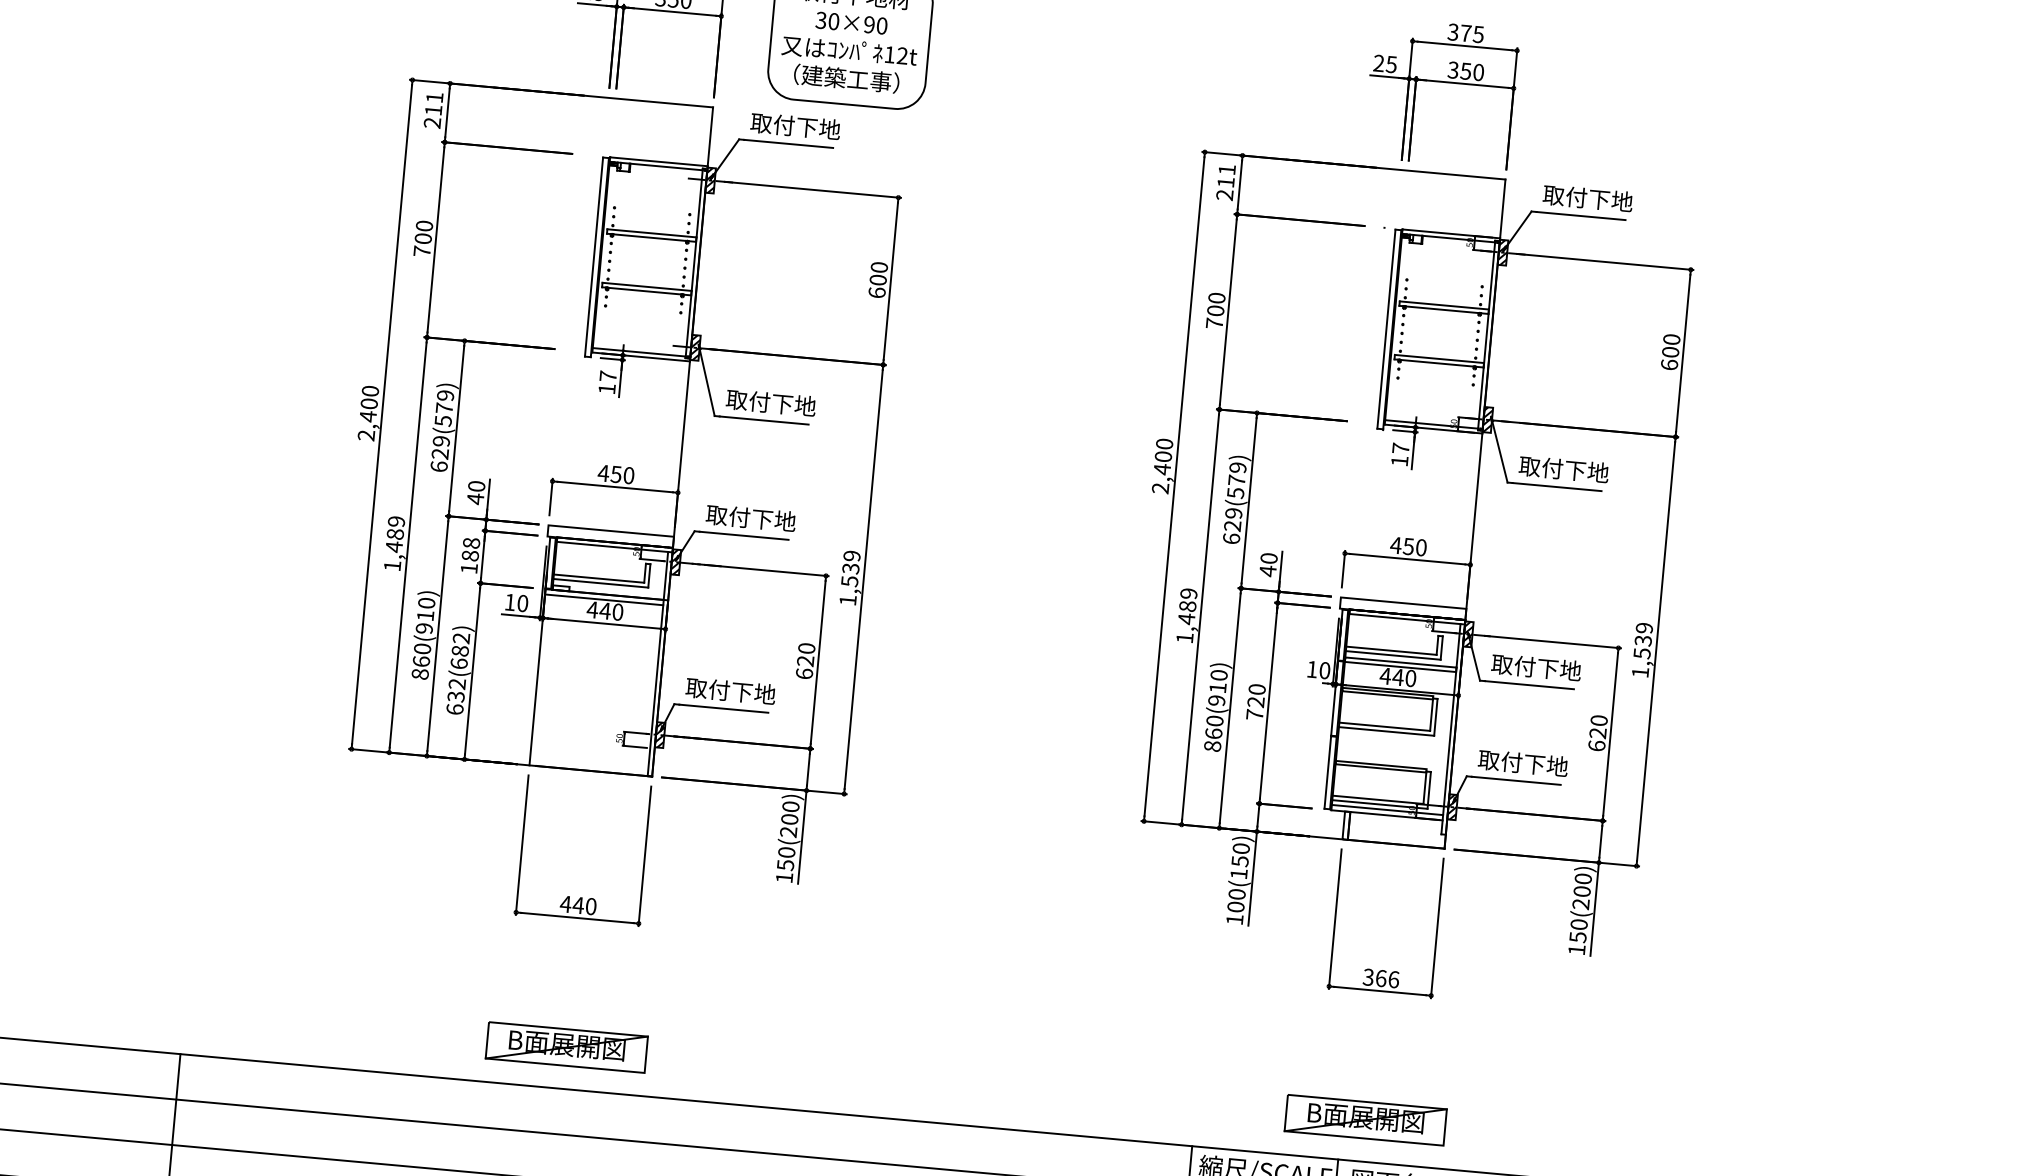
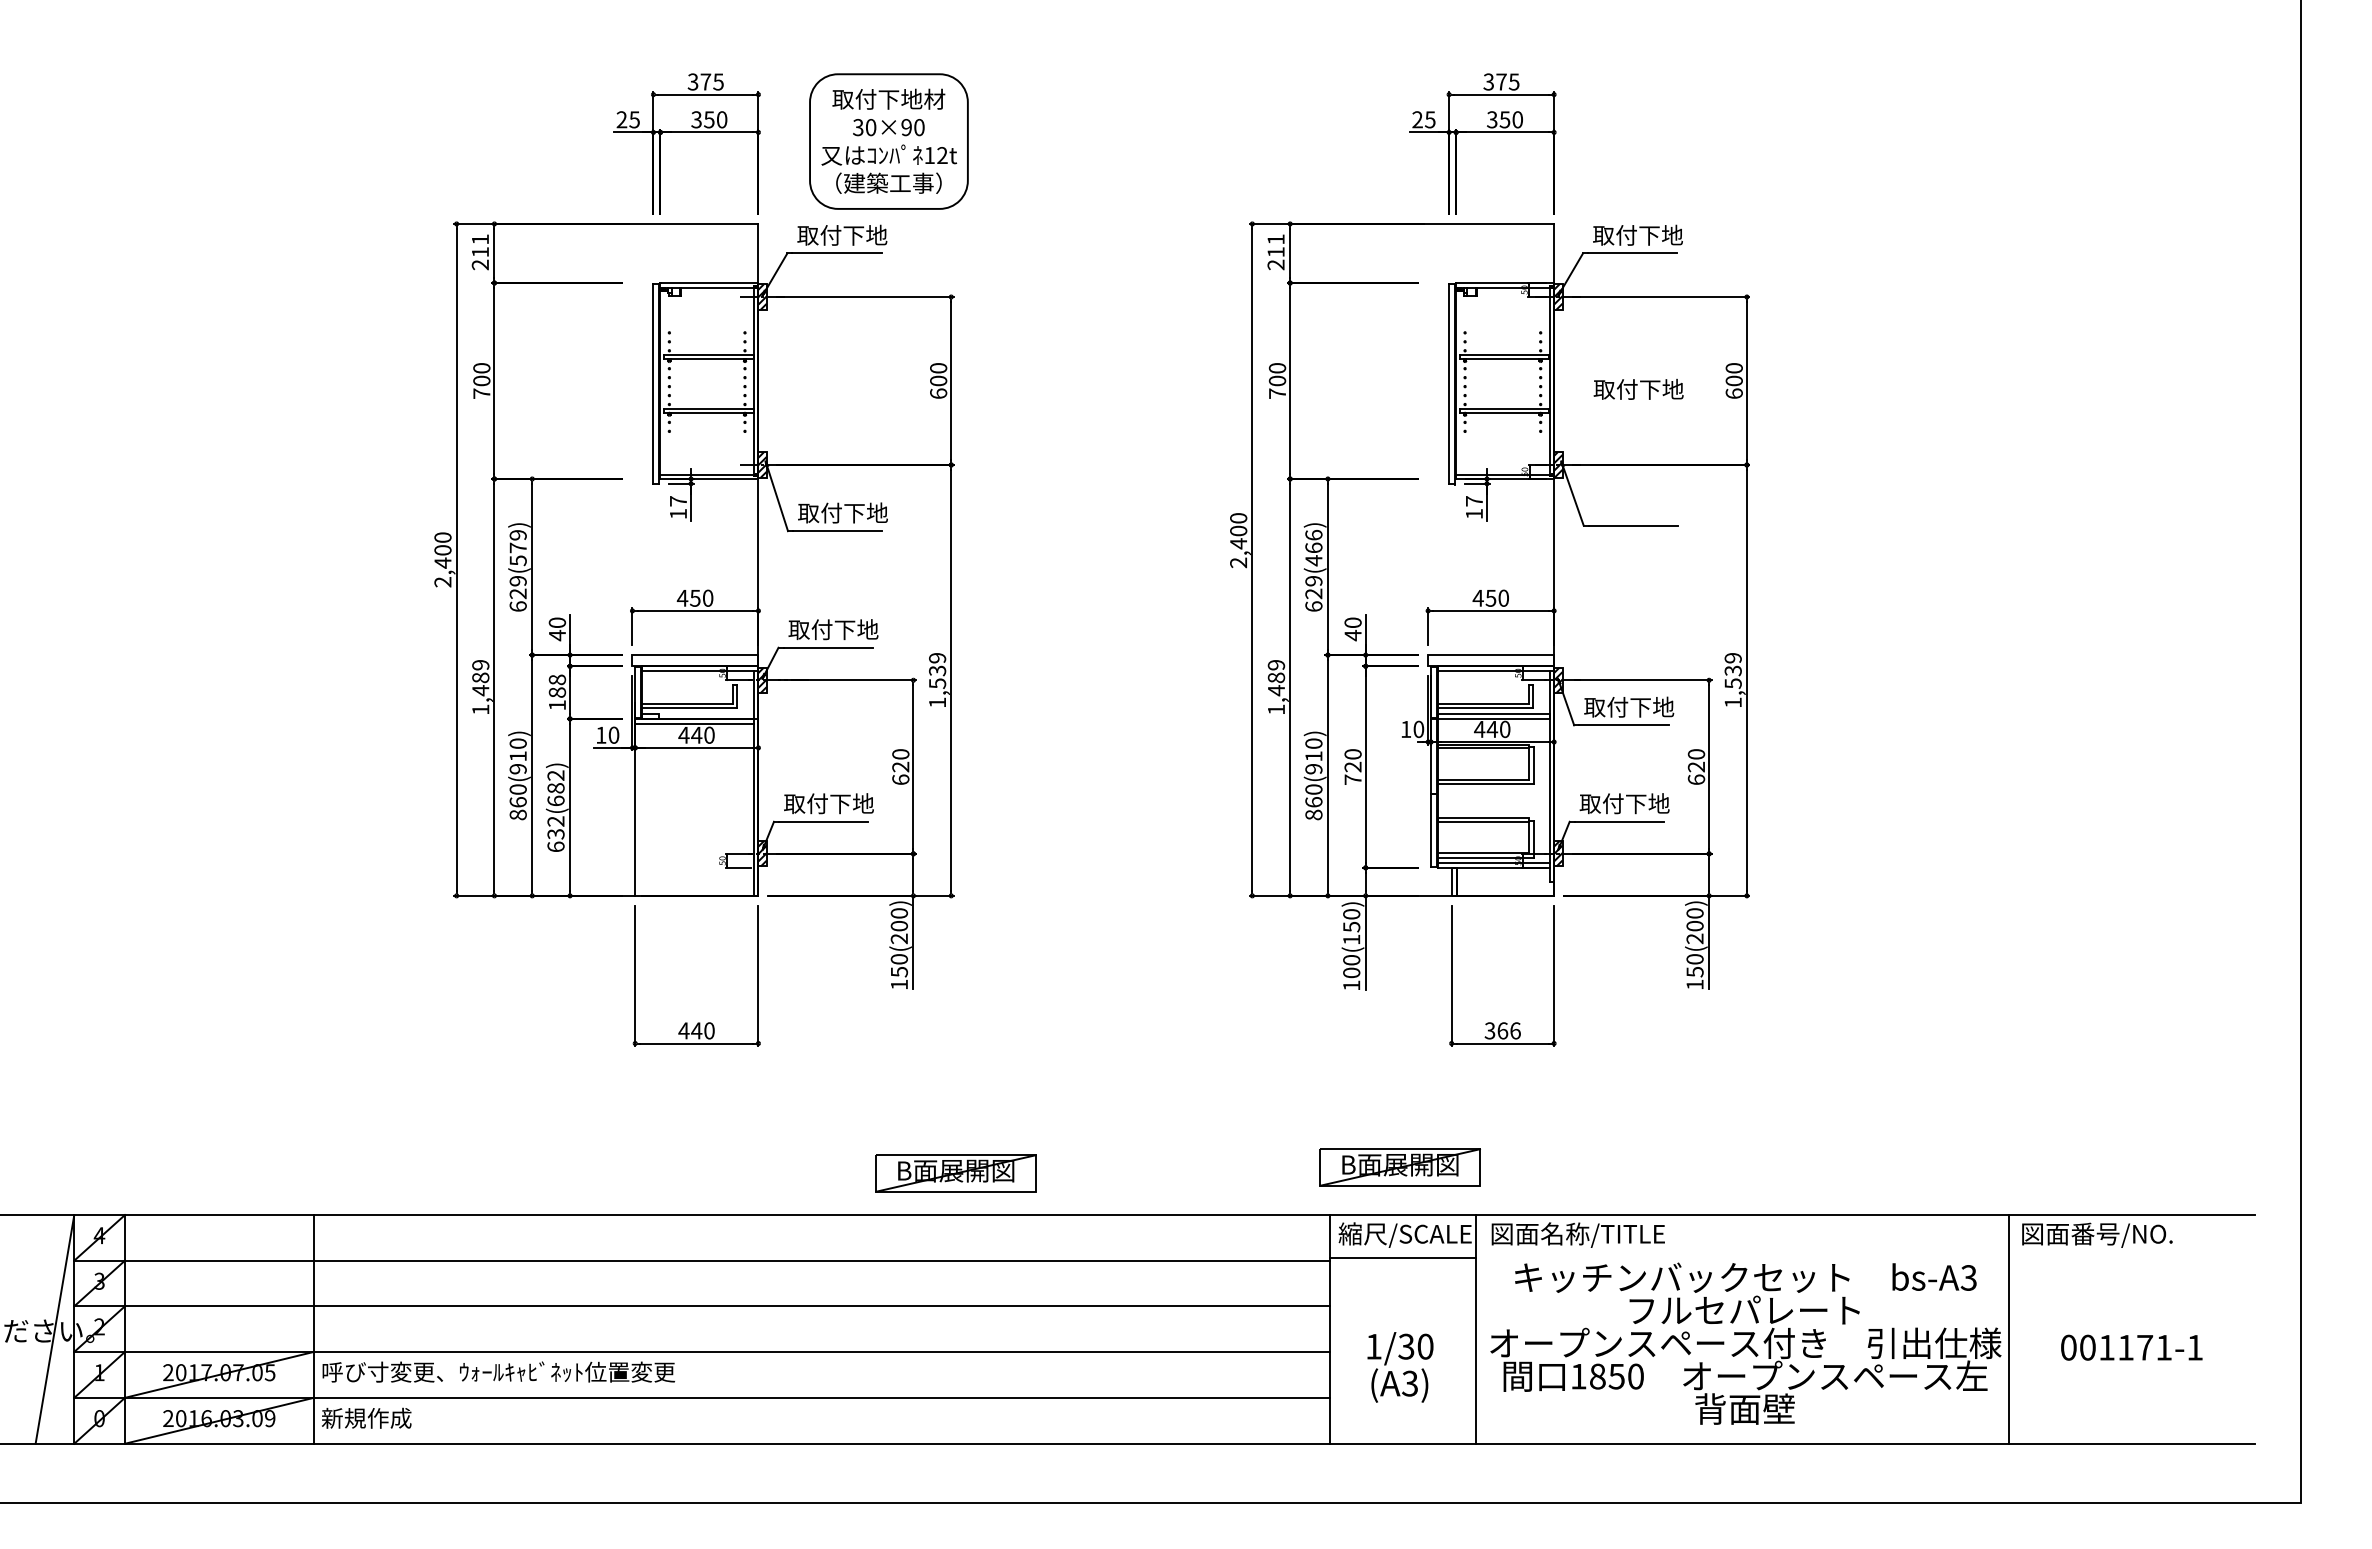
text: (1563, 468) -> (1638, 388), moved
text: (1236, 479) -> (1313, 547), 629(579) -> 629(466)
part: (566, 1047) -> (955, 1173), moved
part: (1365, 1120) -> (1399, 1167), moved

